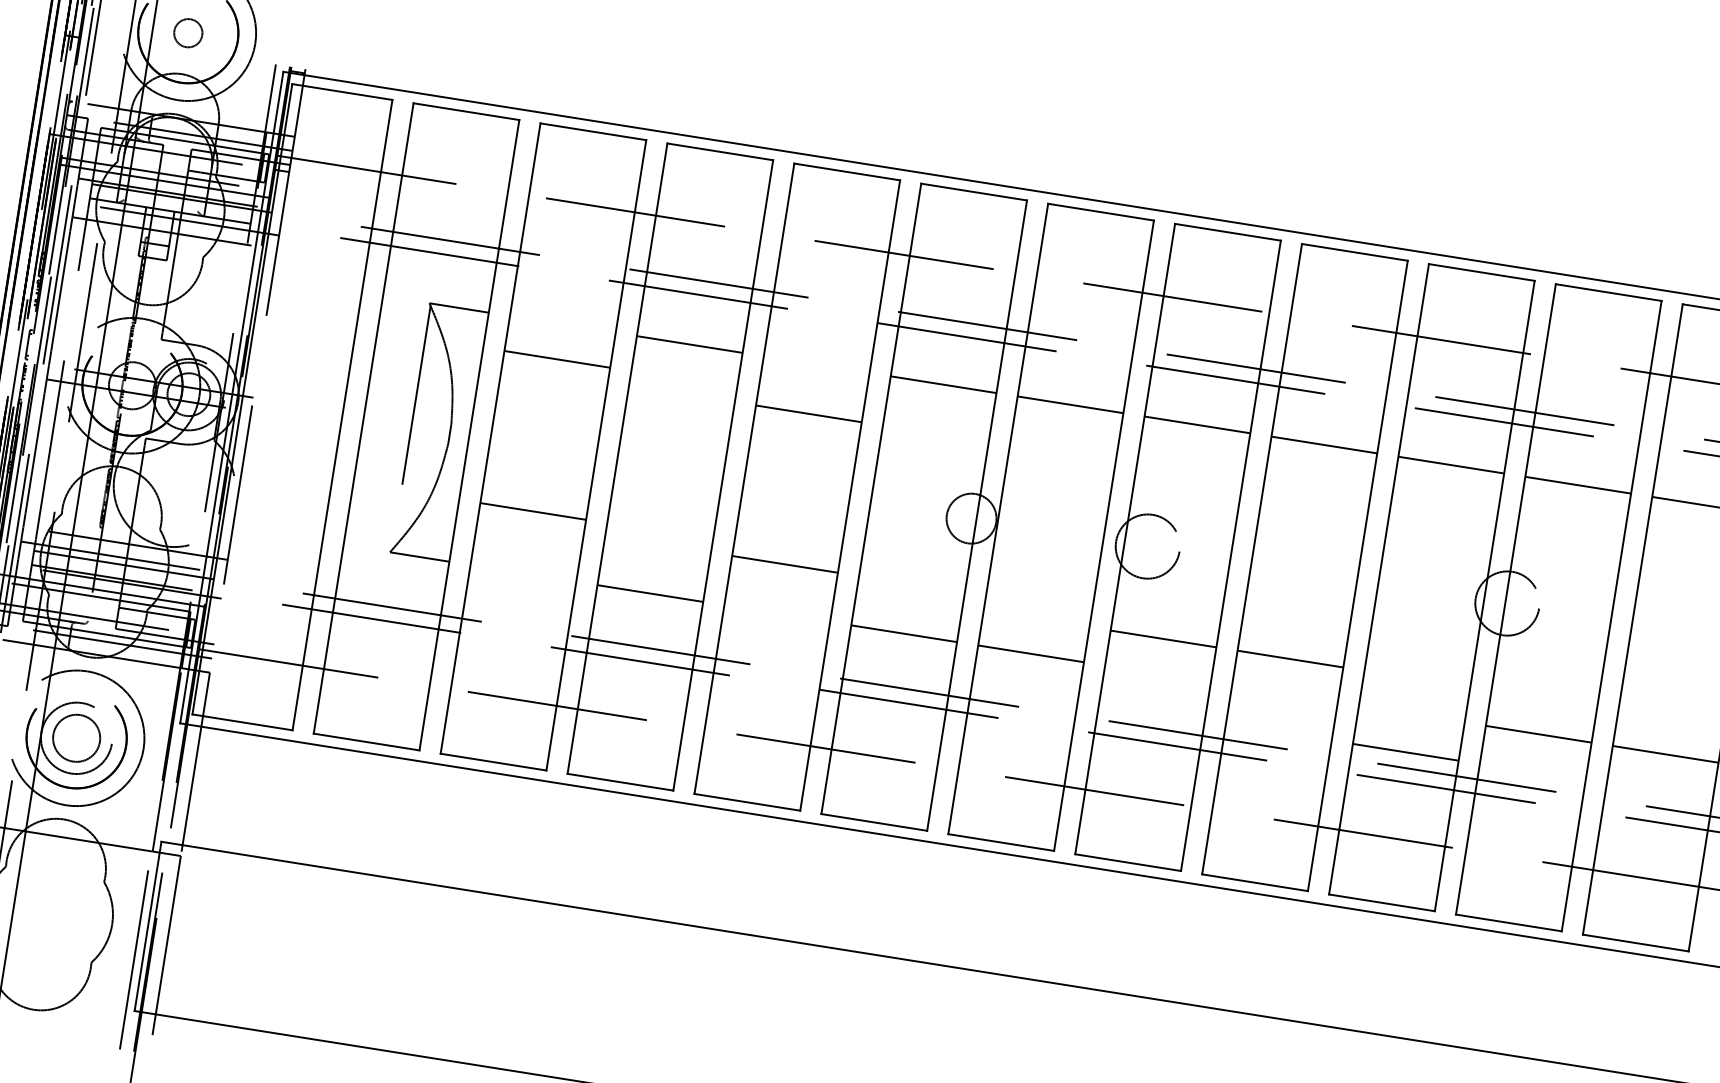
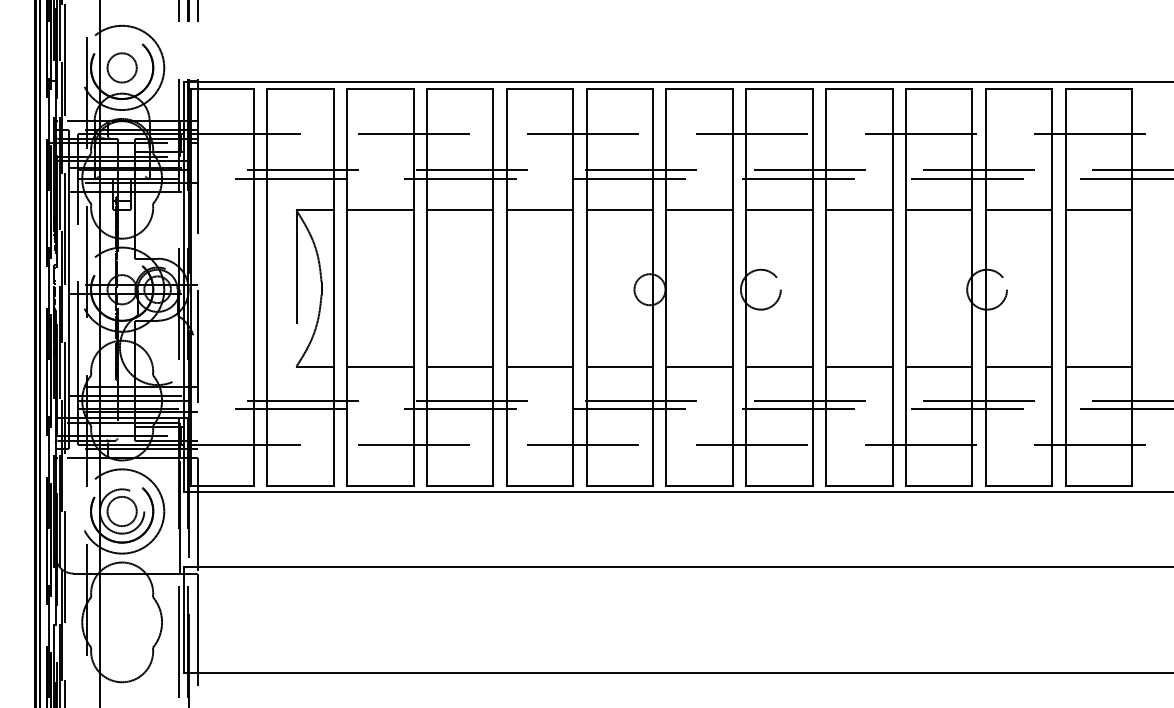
circle: (187, 32) -> (121, 67), size x1.67
line: (557, 359) -> (380, 210), moved
line: (808, 414) -> (539, 210), moved
line: (533, 510) -> (380, 366), moved
line: (784, 563) -> (539, 366), moved
line: (1163, 638) -> (779, 366), moved
line: (1290, 658) -> (859, 366), moved
line: (1404, 751) -> (938, 366), moved

